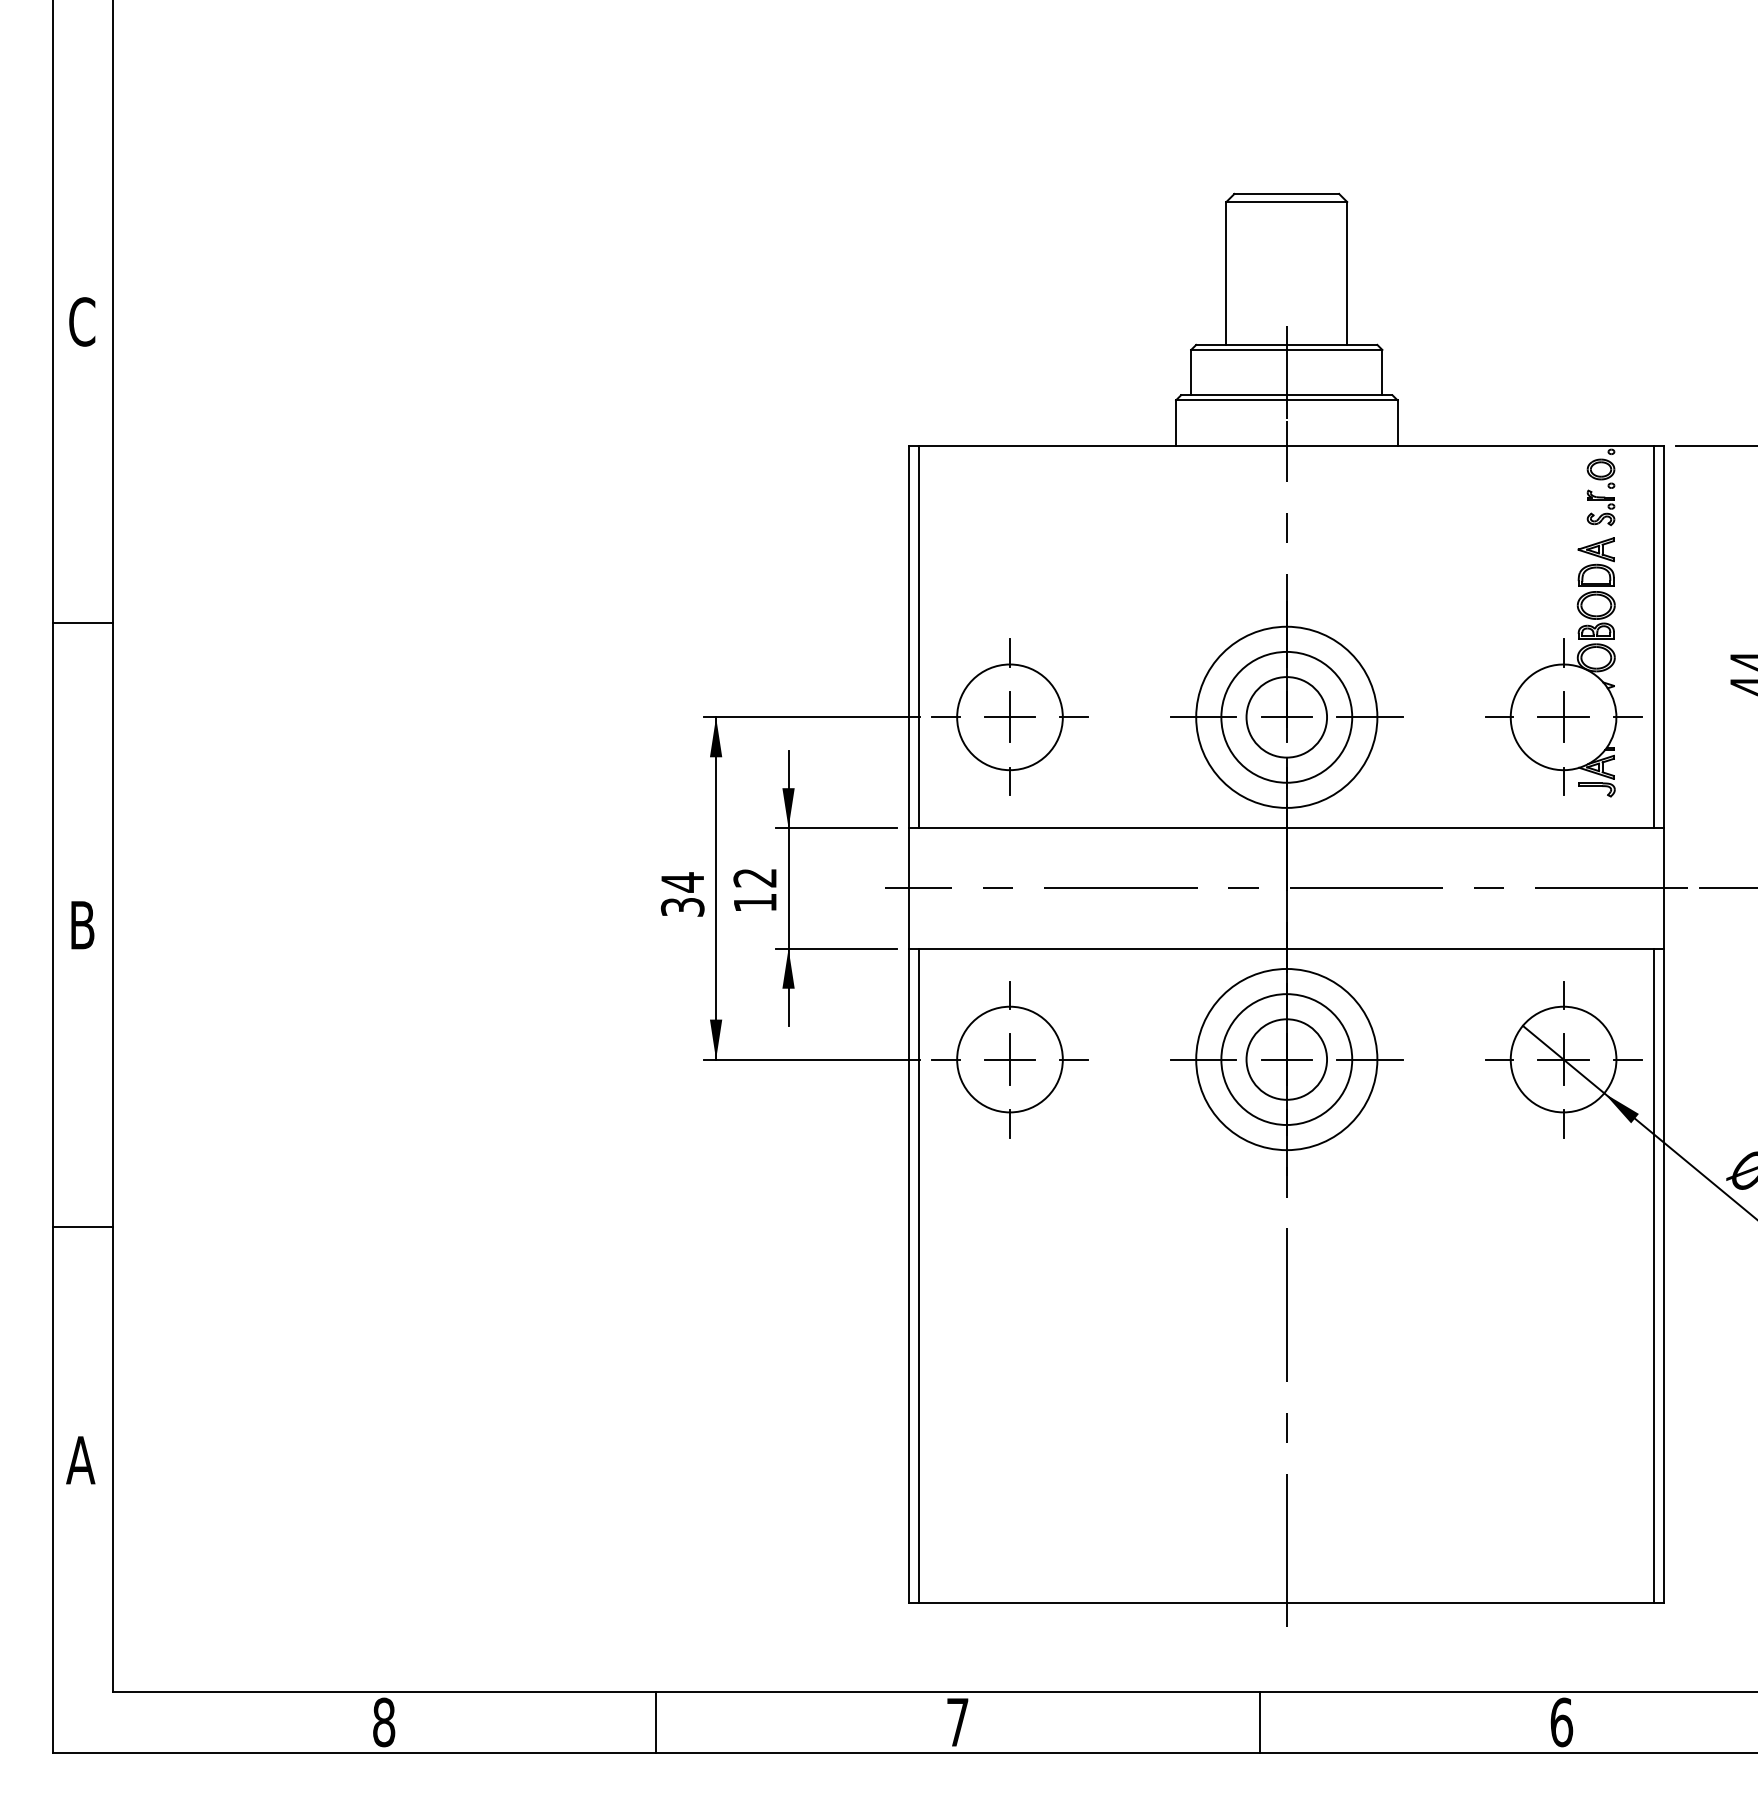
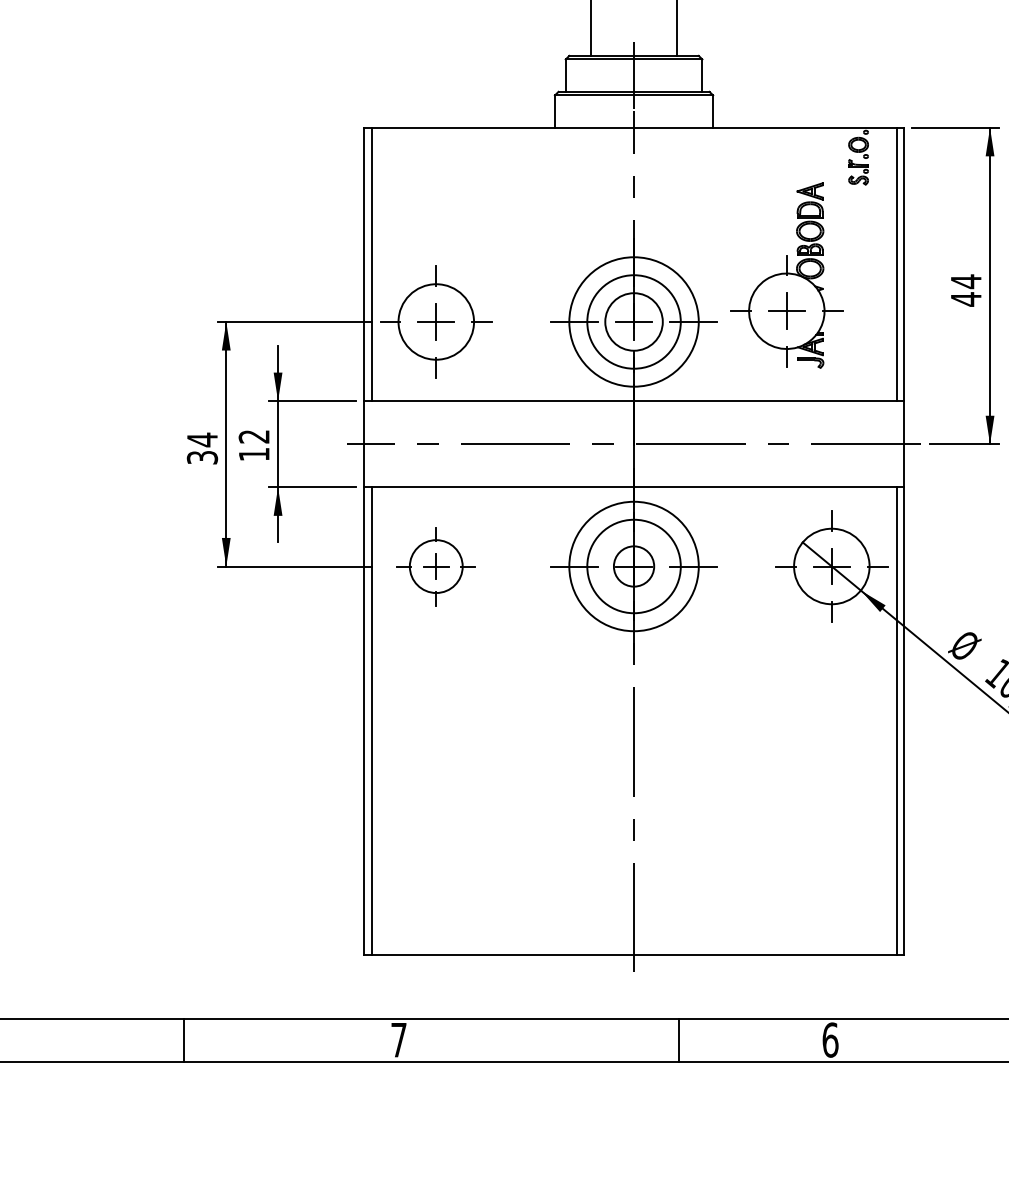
part: (1563, 667) -> (786, 275), moved
part: (1009, 1059) -> (435, 566), size x0.7
circle: (1286, 1059) -> (633, 566), size x0.7
line: (1260, 1722) -> (678, 1040), moved

